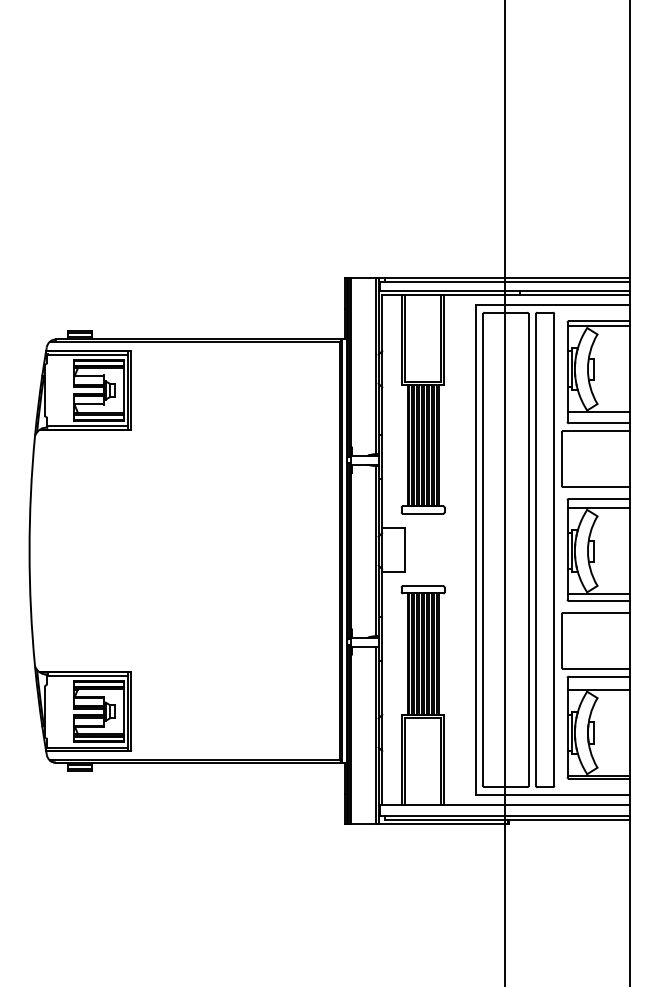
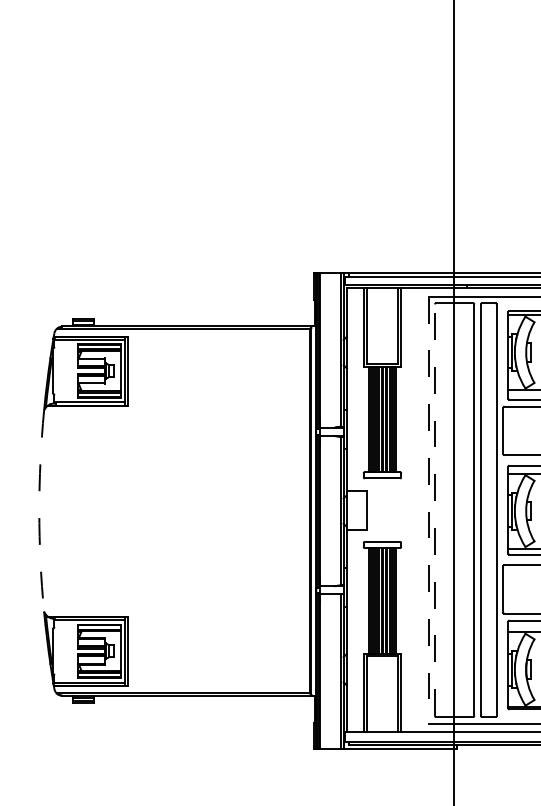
line: (475, 549) -> (428, 509), solid -> dashed
line: (483, 549) -> (435, 509), solid -> dashed
arc: (29, 551) -> (39, 511), solid -> dashed

